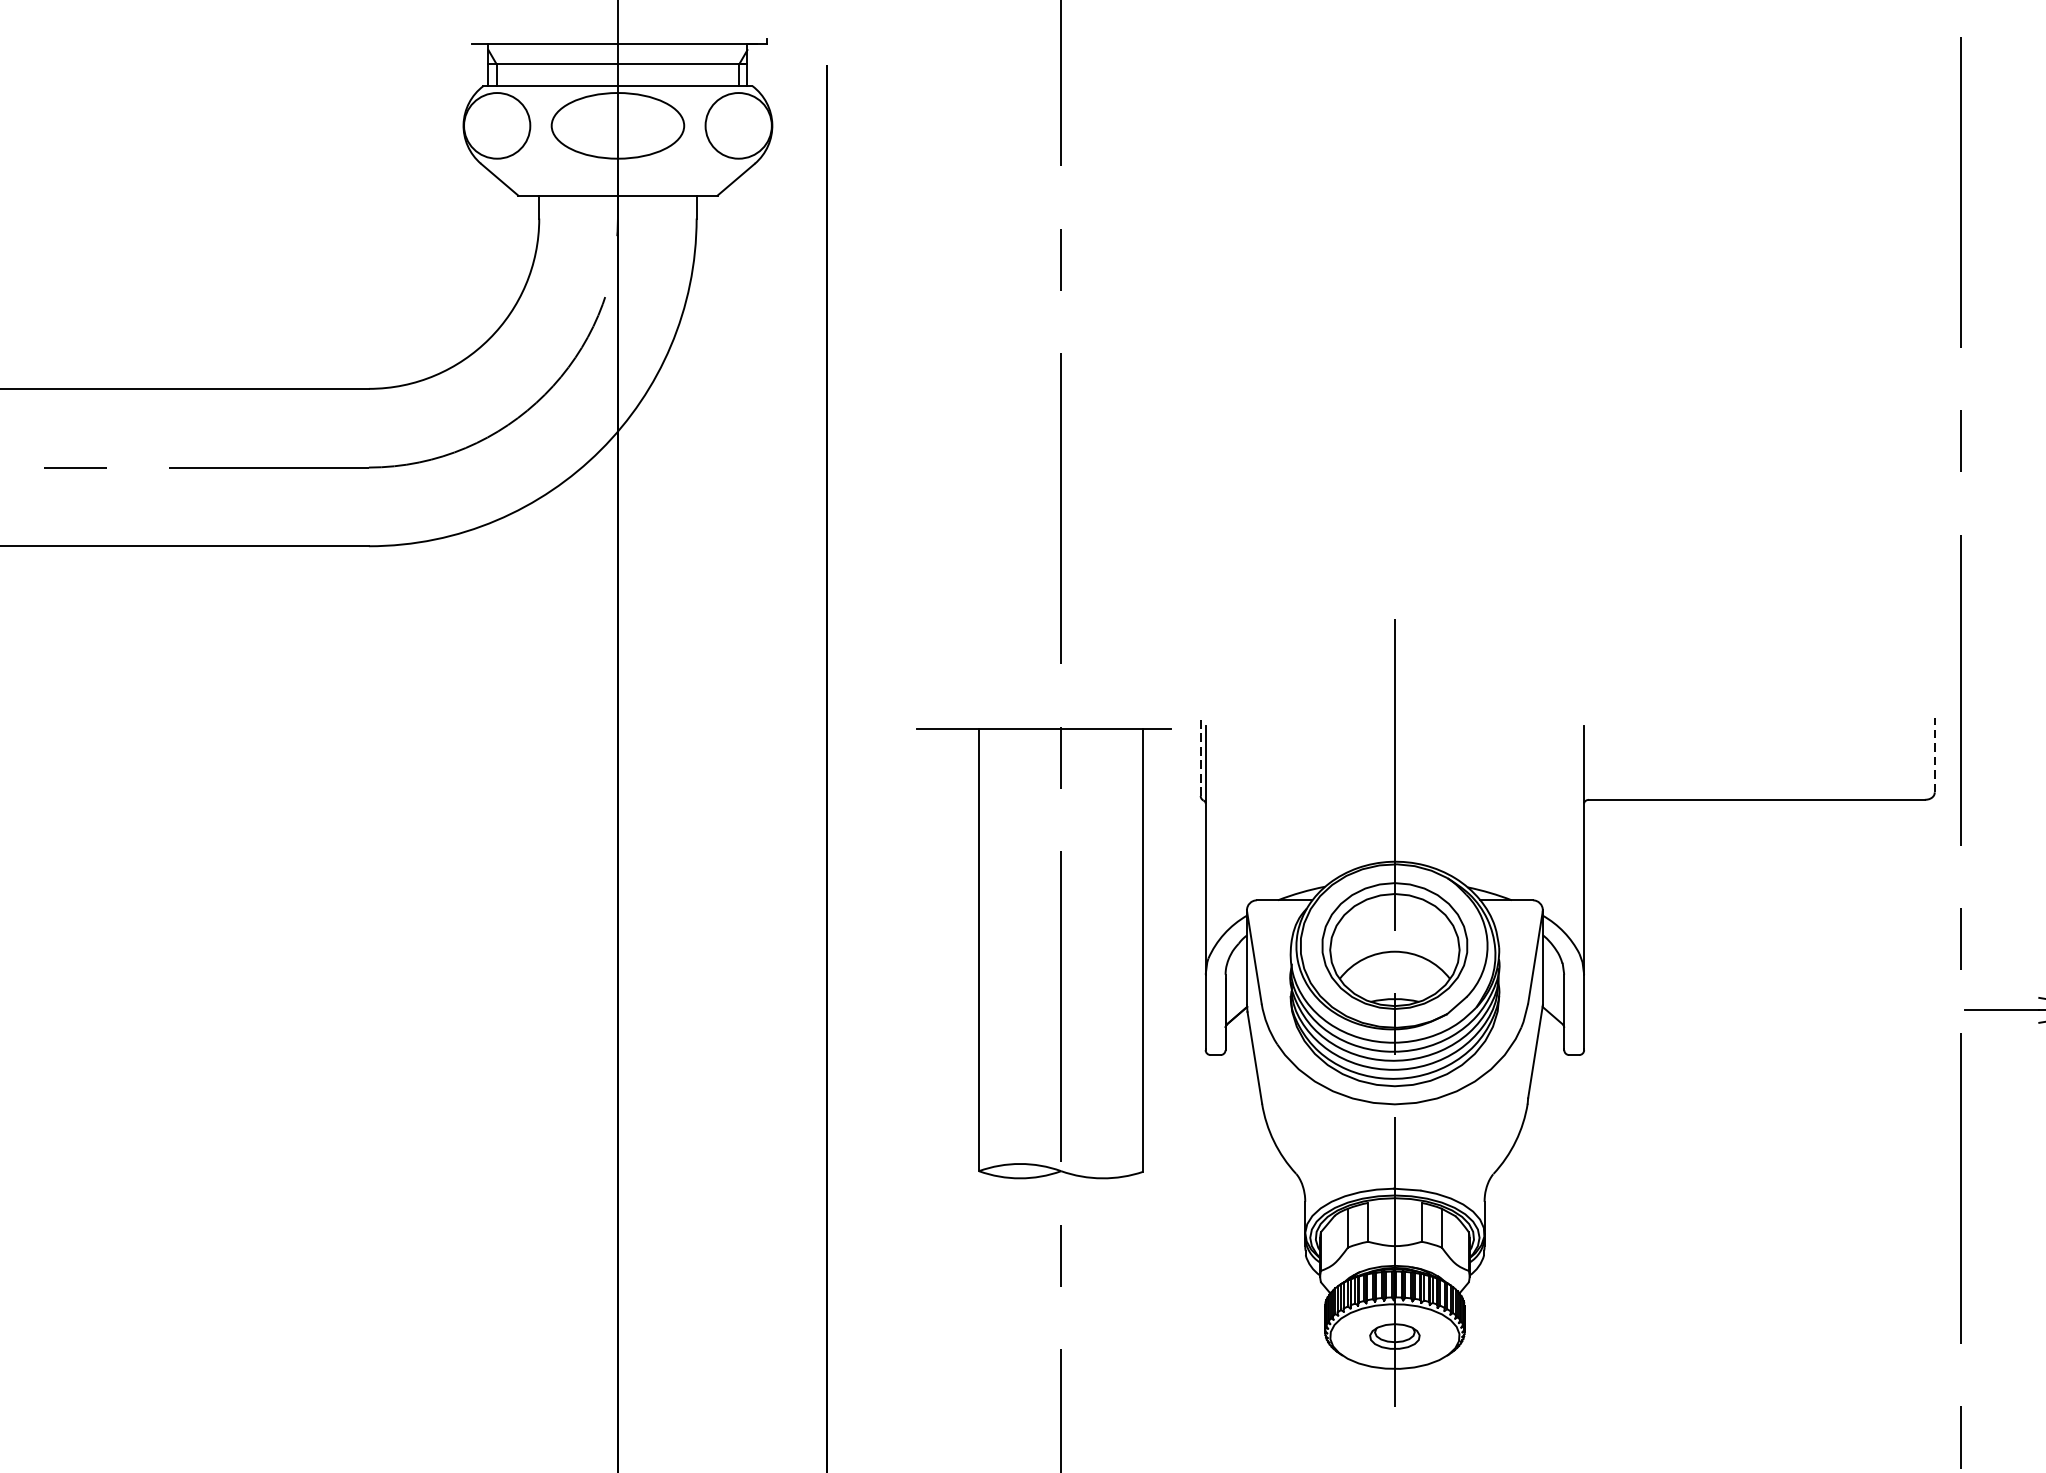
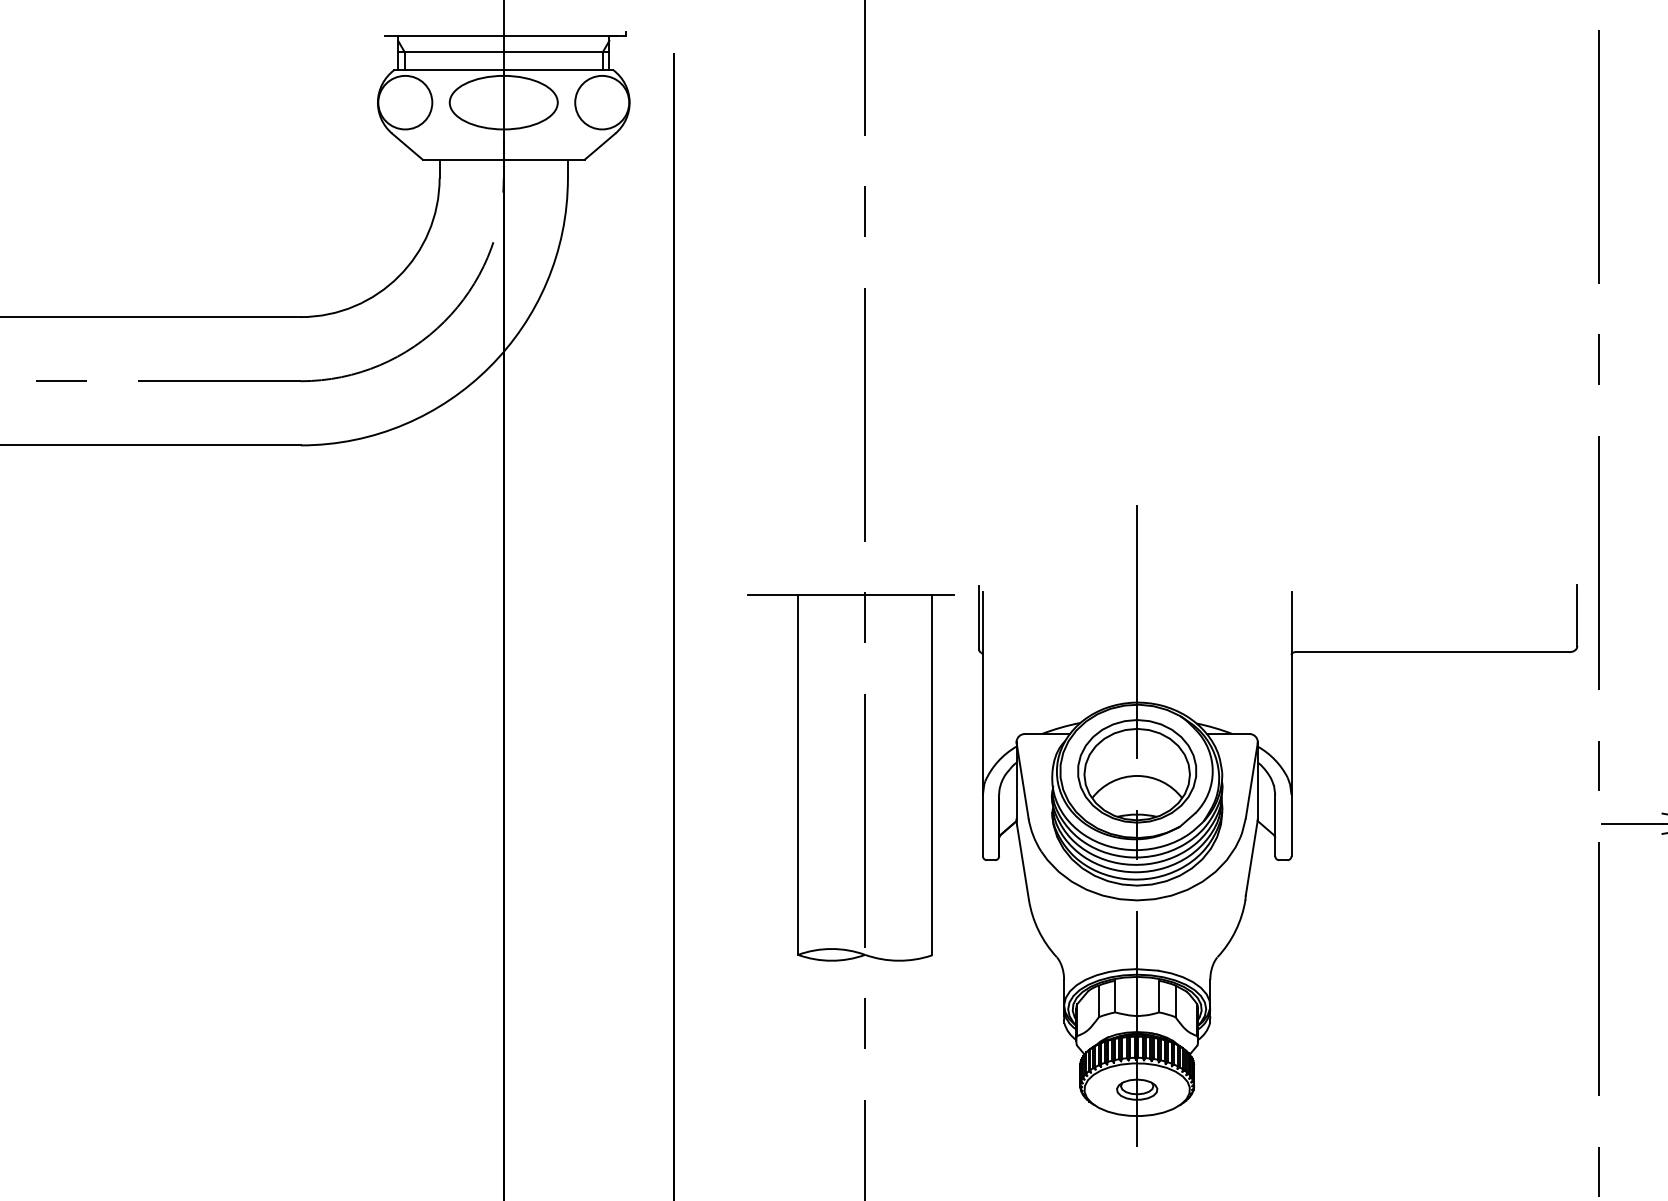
line: (1934, 754) -> (1577, 615), dashed -> solid
line: (1200, 757) -> (978, 617), dashed -> solid

